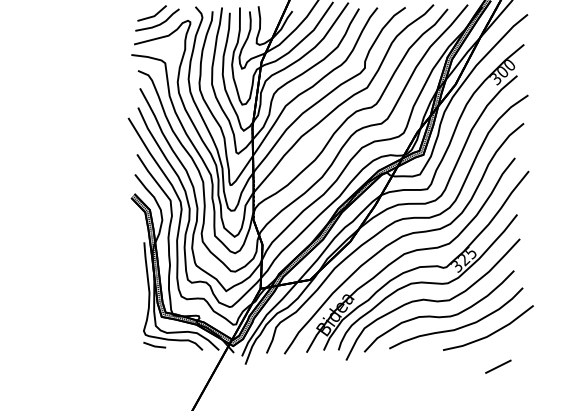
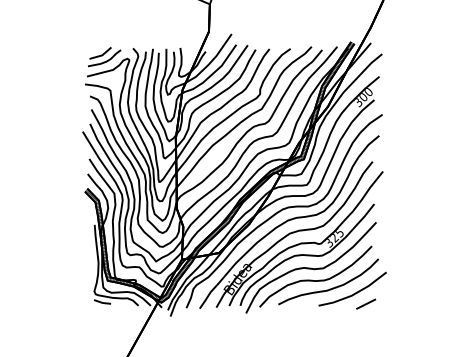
line: (497, 365) -> (365, 303), moved

